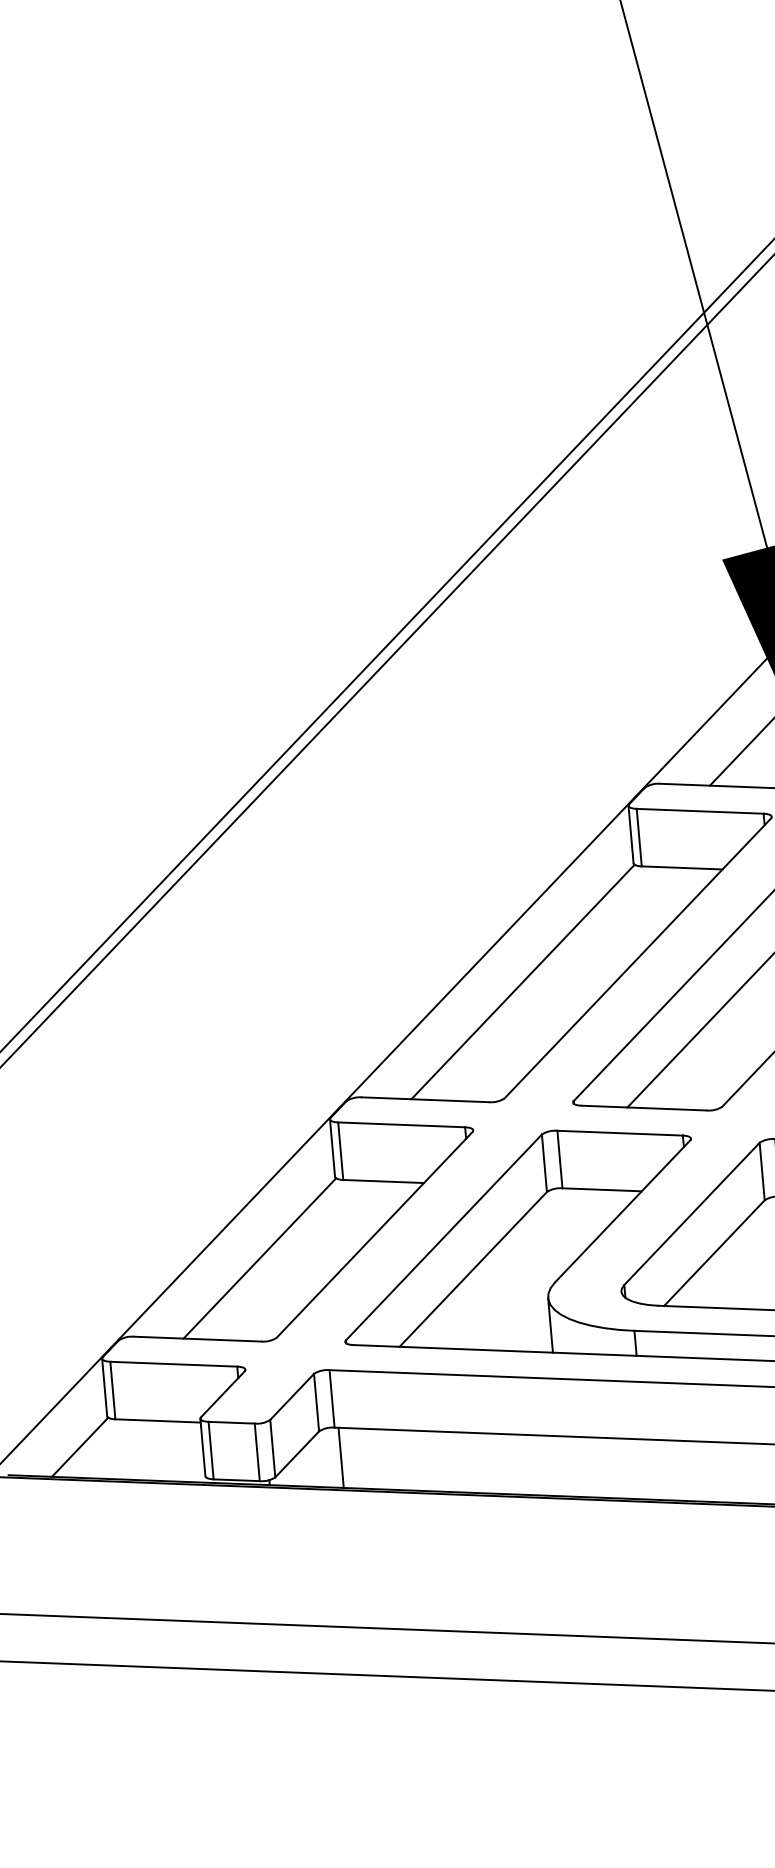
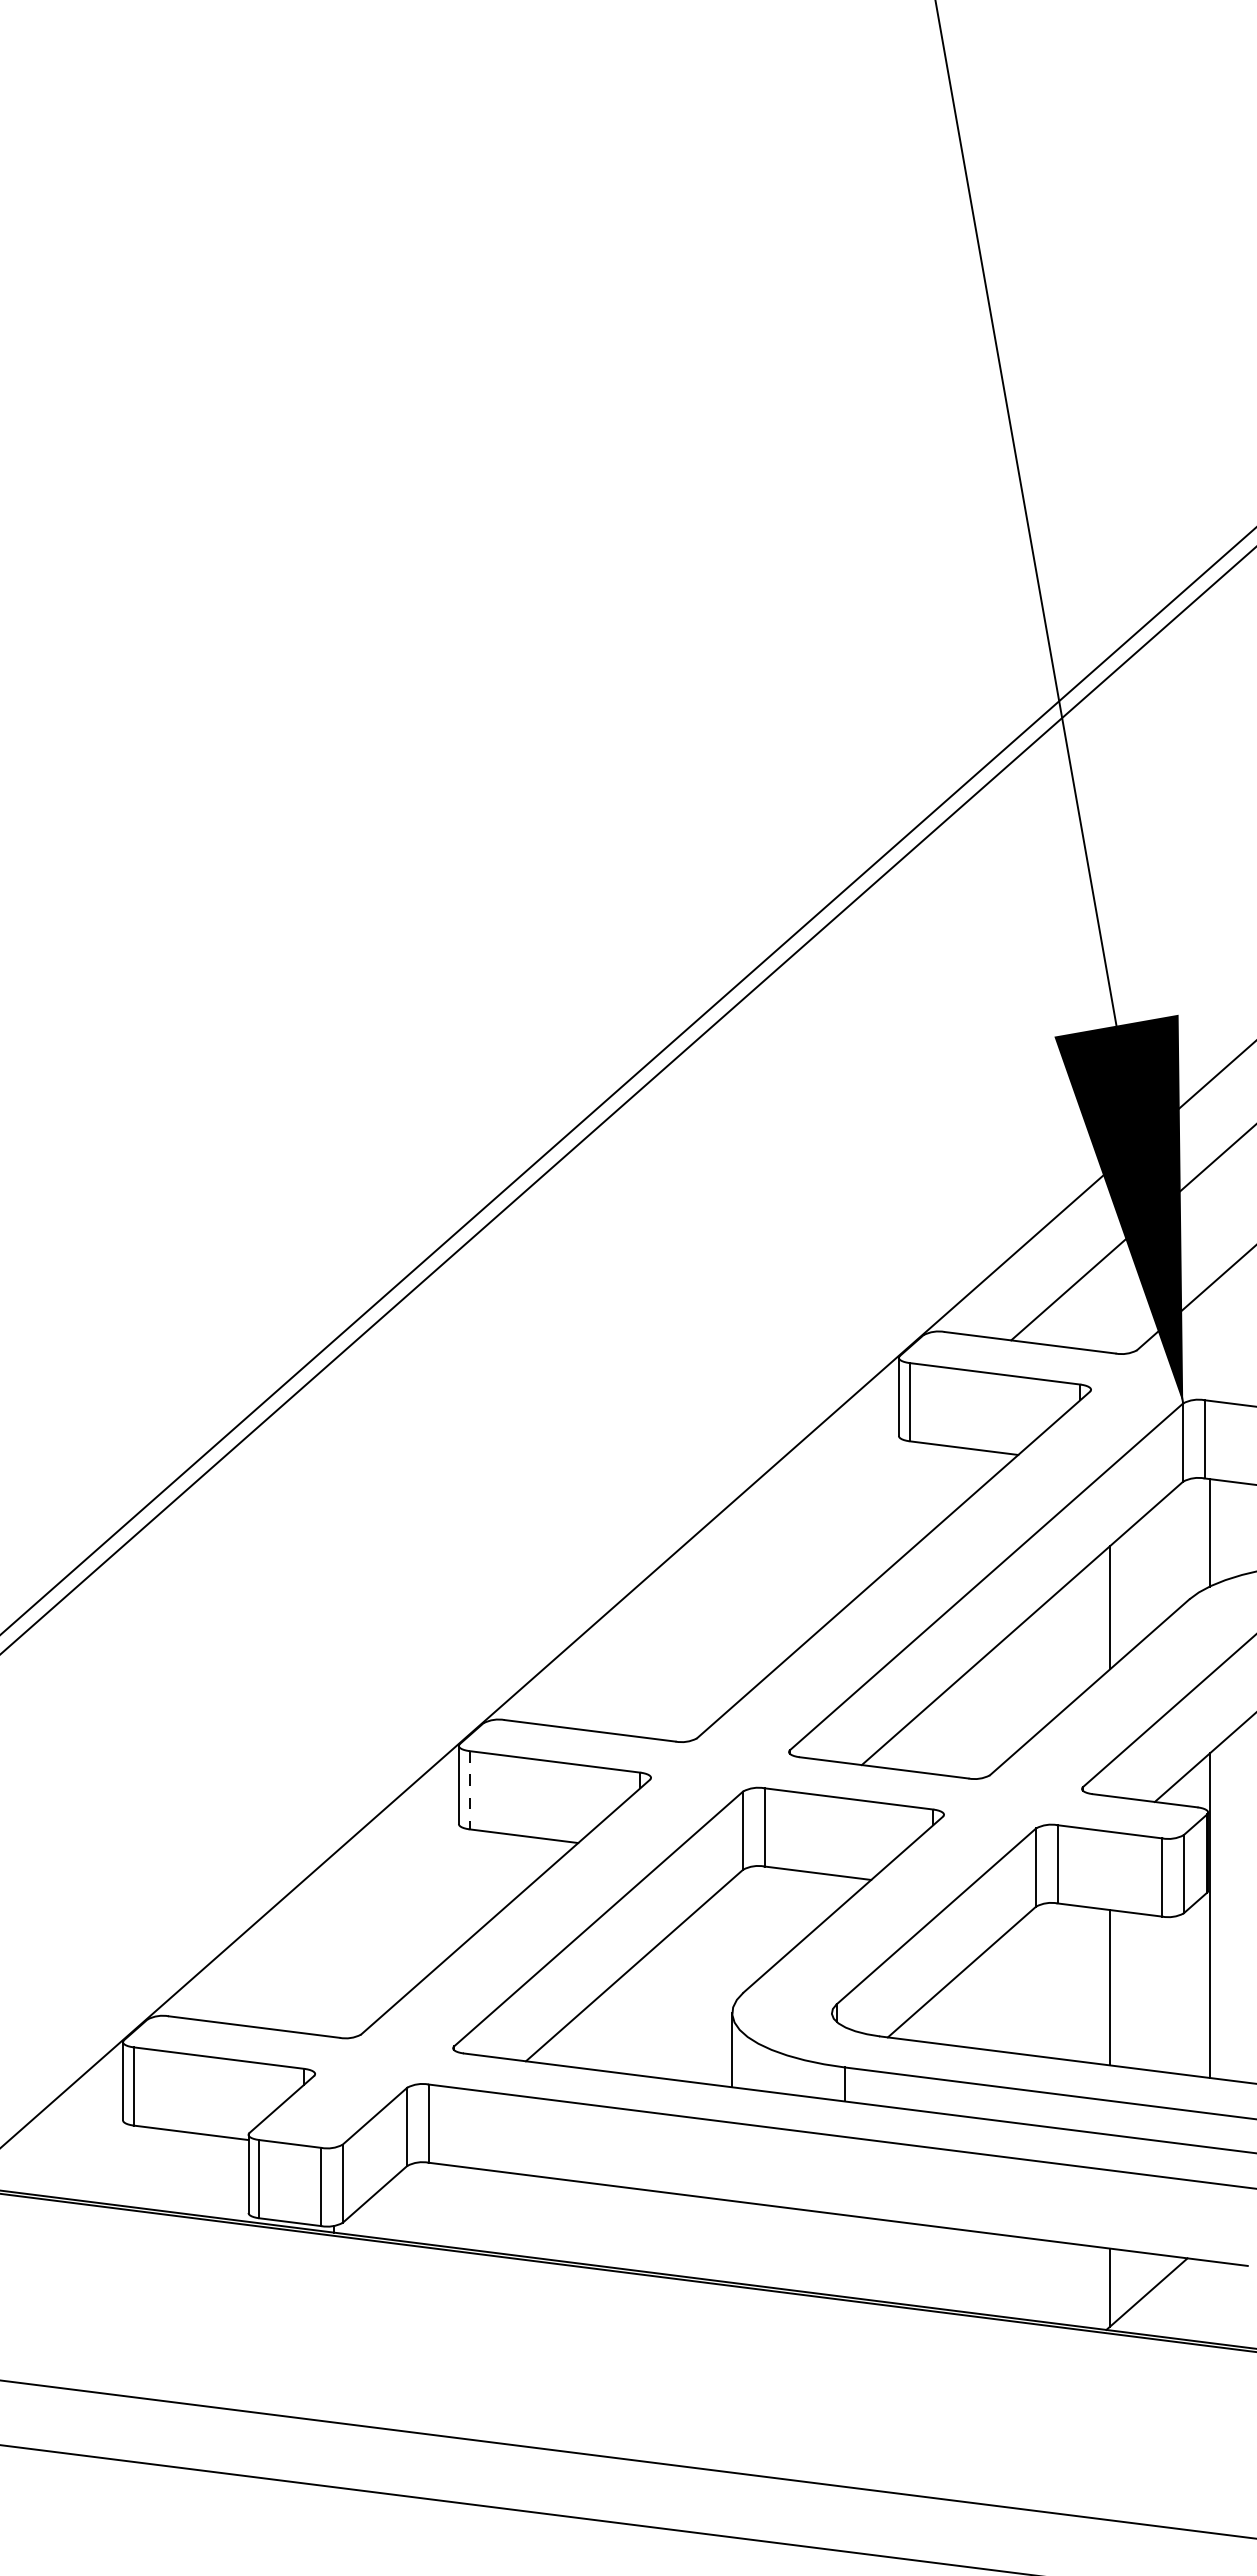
line: (522, 982) -> (735, 1583), removed
line: (340, 1151) -> (469, 1790), solid -> dashed
line: (259, 1258) -> (347, 1925), removed
line: (79, 1446) -> (82, 2158), removed
line: (340, 1458) -> (433, 2204), removed

